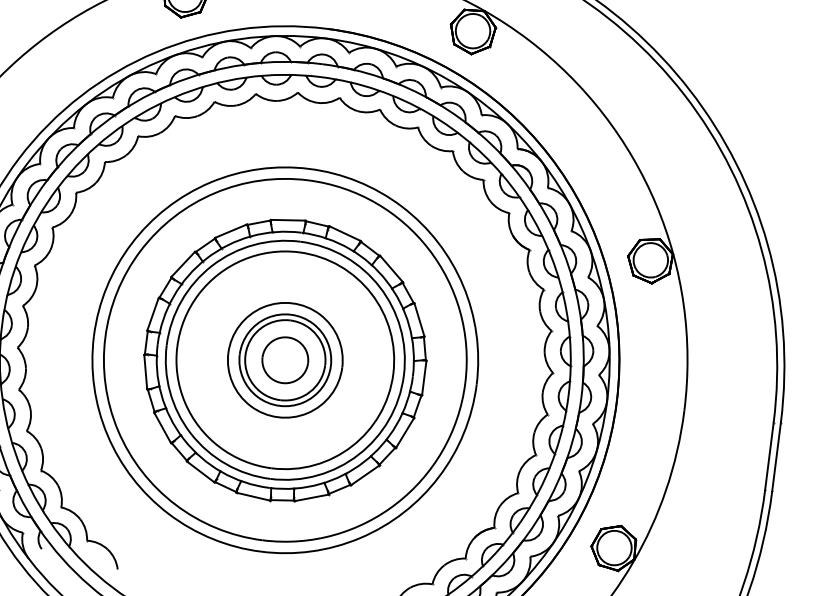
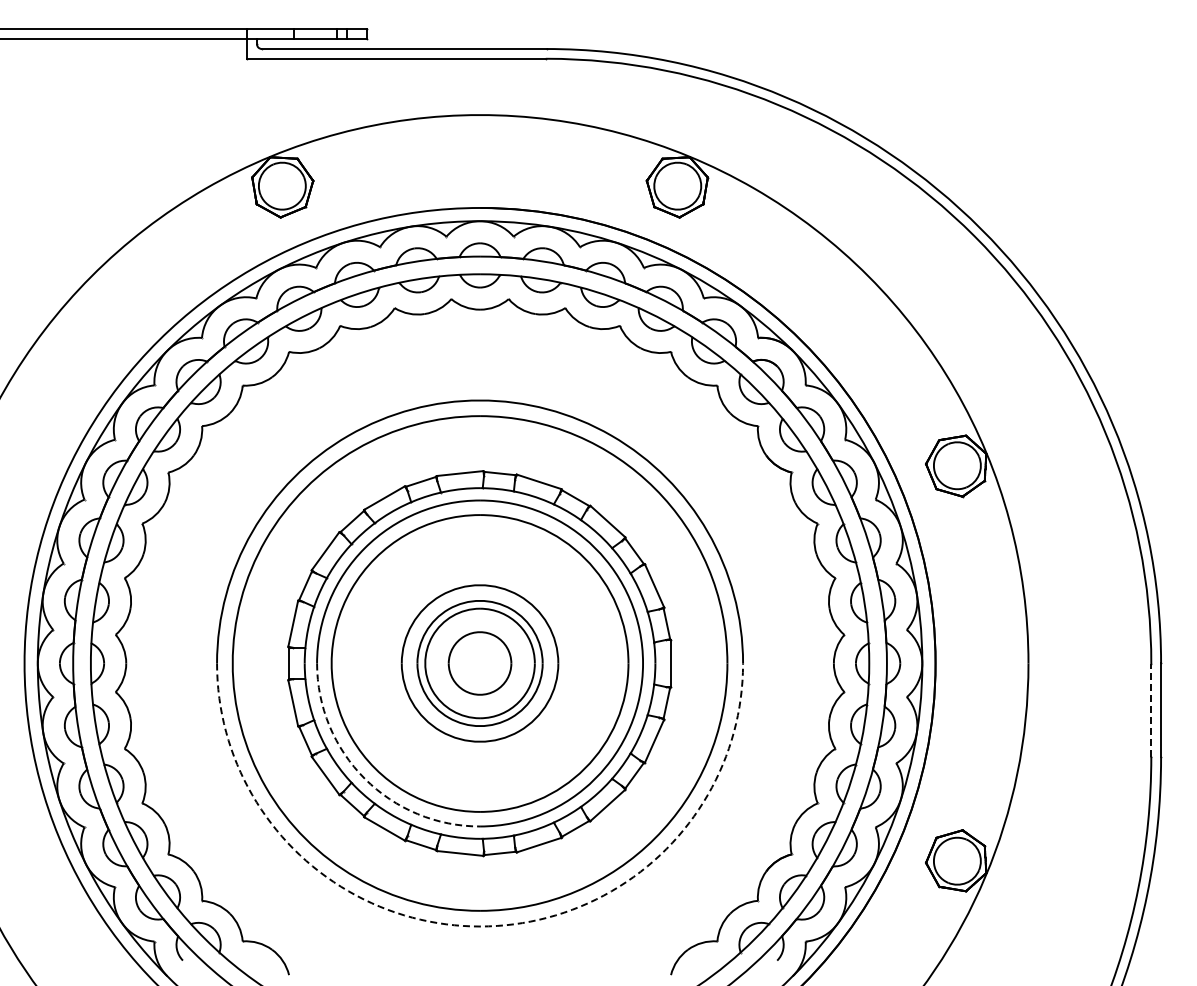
arc: (190, 433) -> (364, 778), solid -> dashed
line: (769, 455) -> (1151, 709), solid -> dashed
arc: (261, 551) -> (480, 926), solid -> dashed

